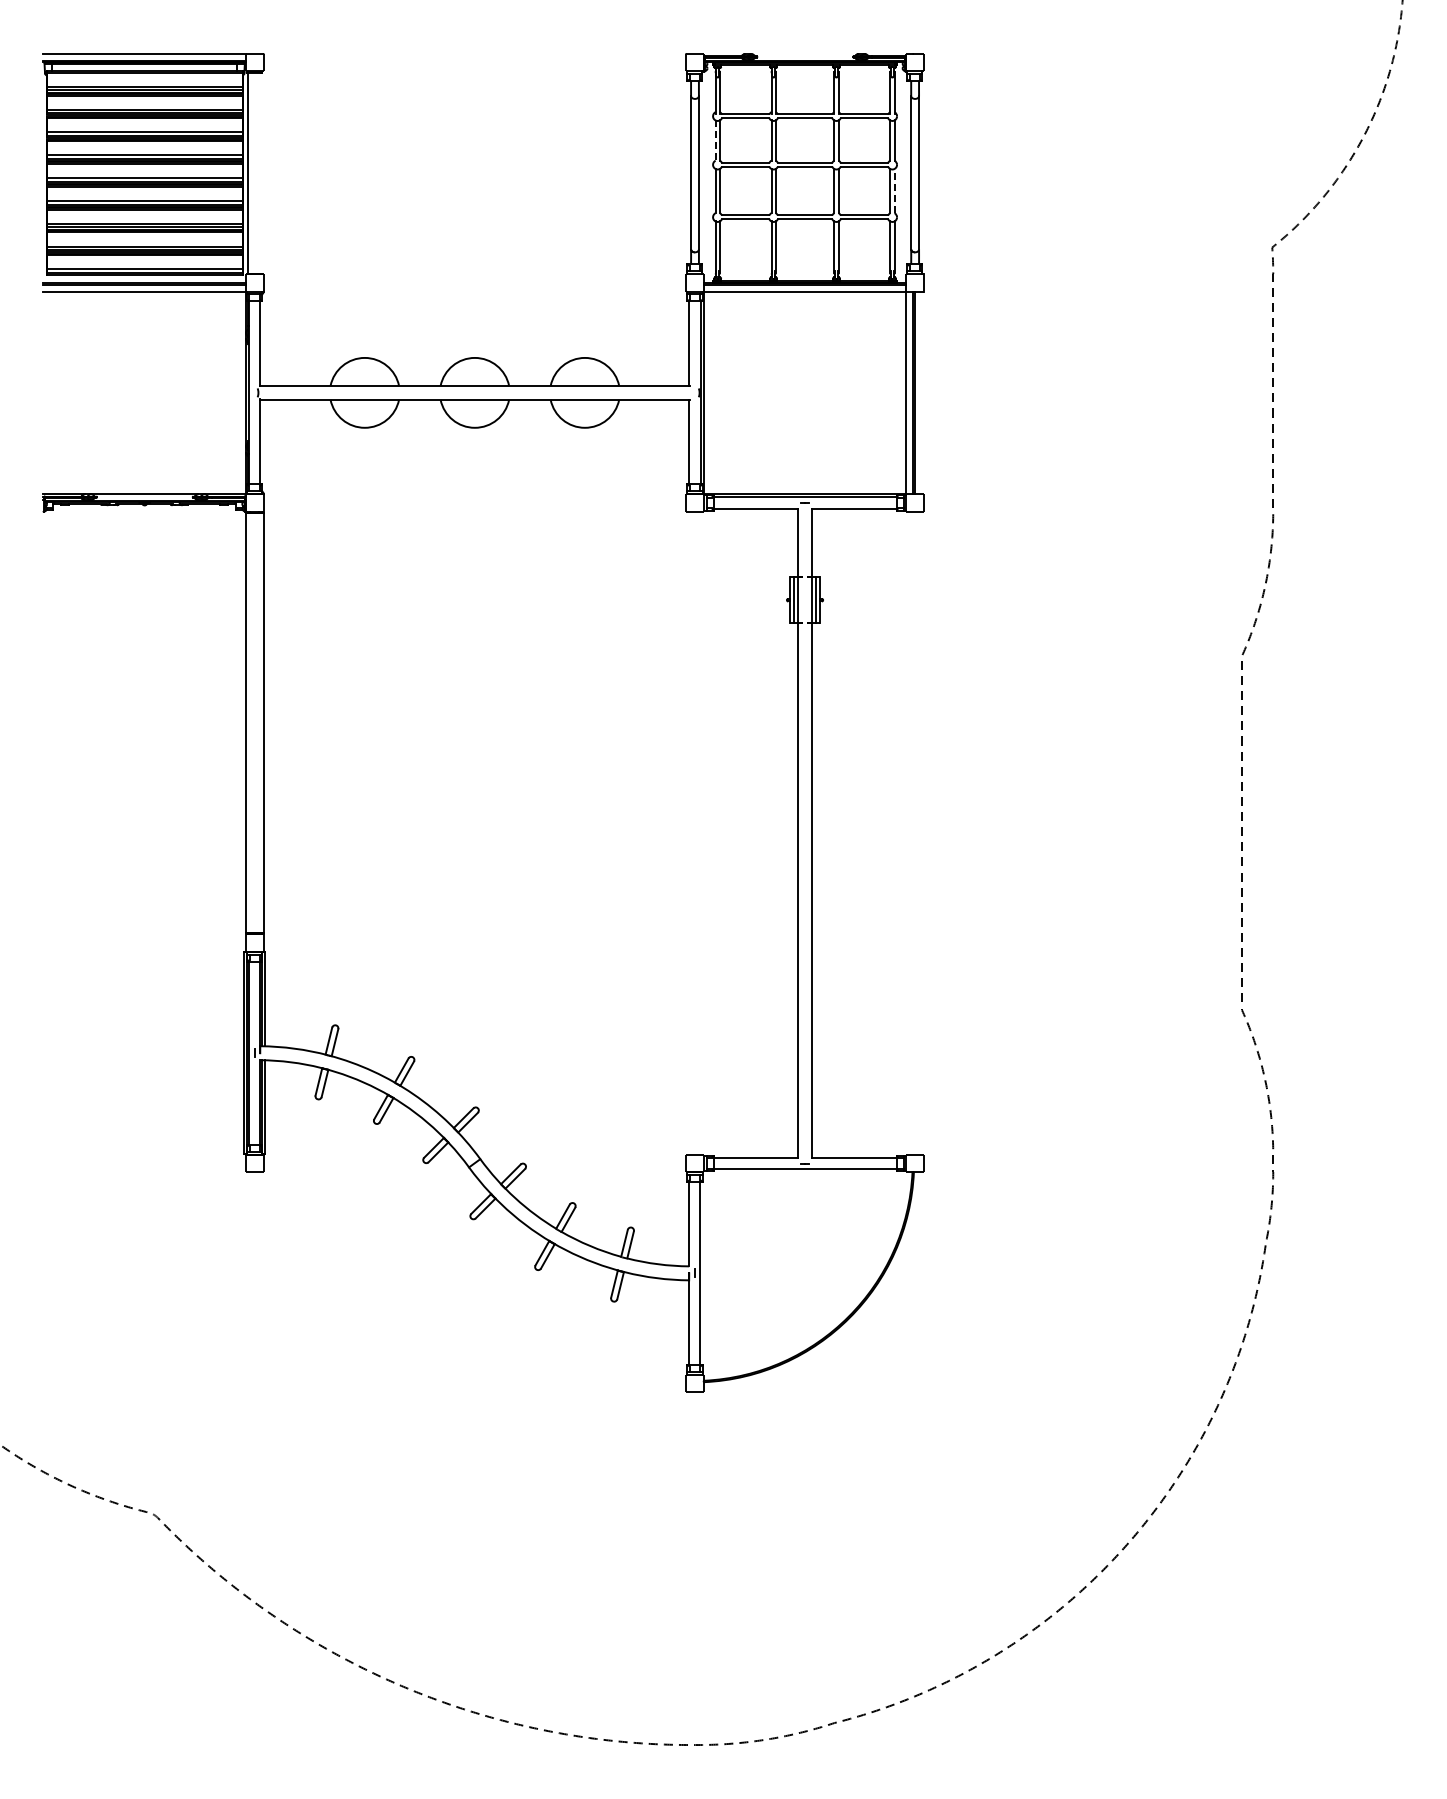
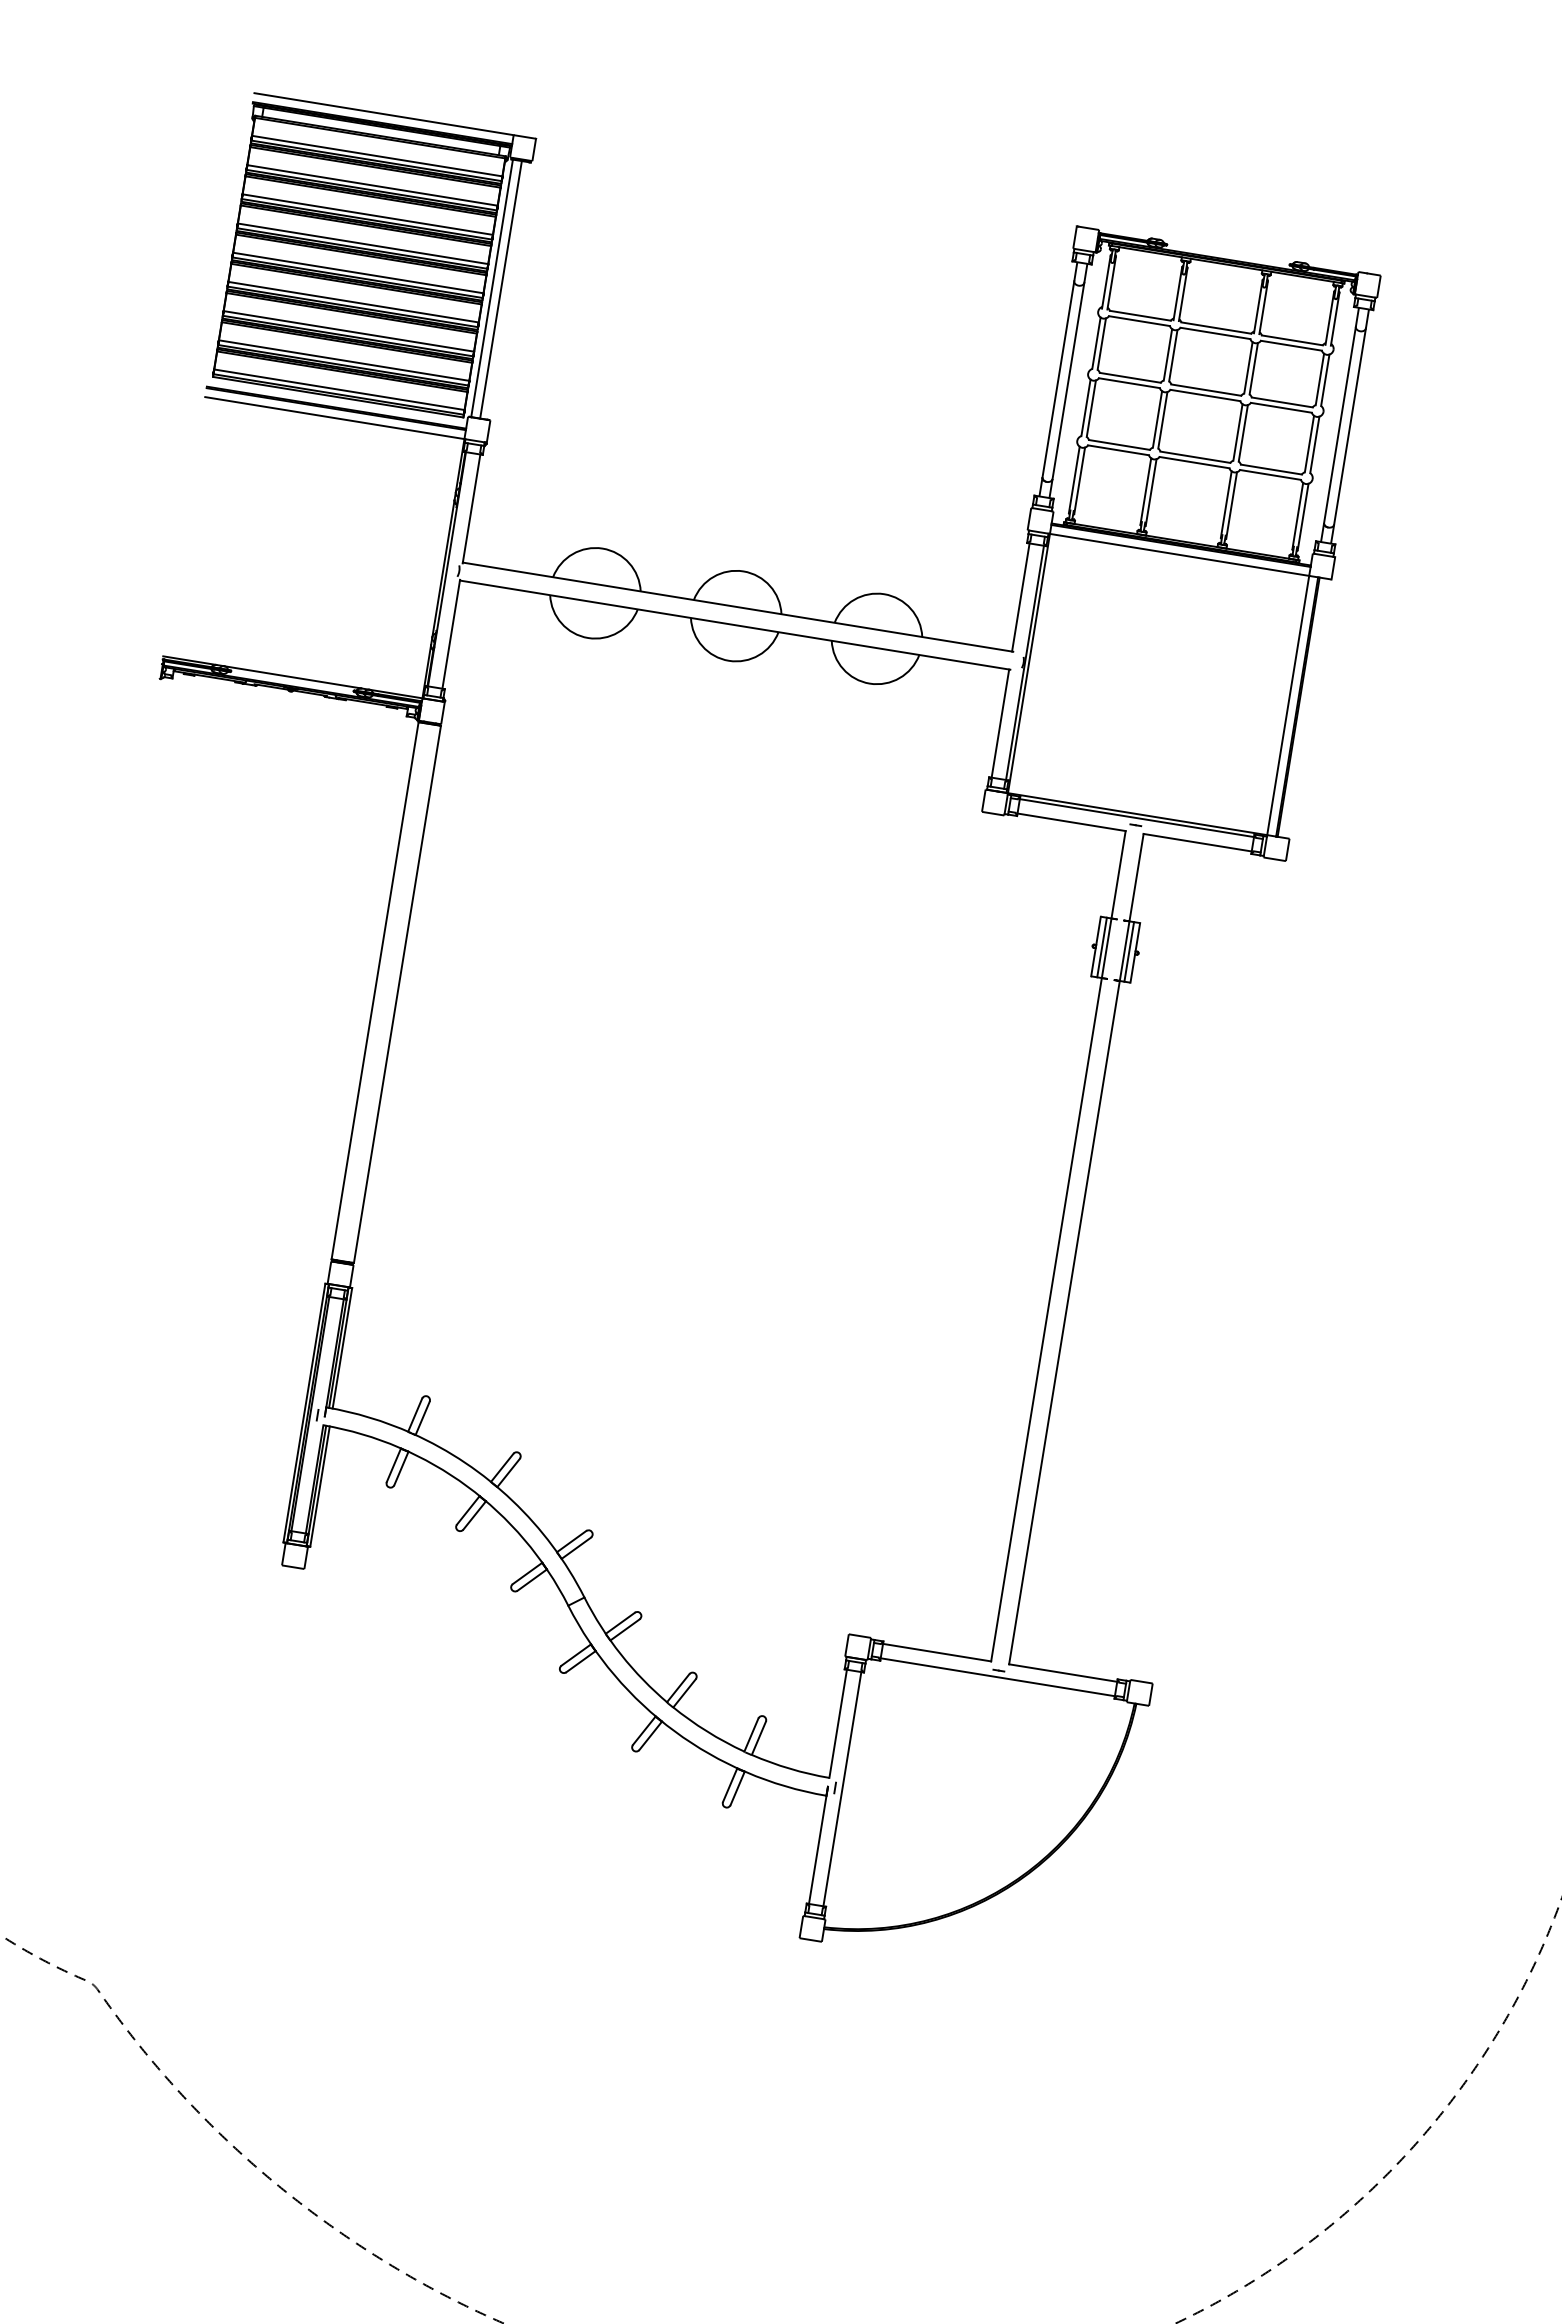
line: (715, 141) -> (1096, 344), dashed -> solid
line: (255, 172) -> (501, 288), added
line: (894, 190) -> (1314, 444), dashed -> solid

